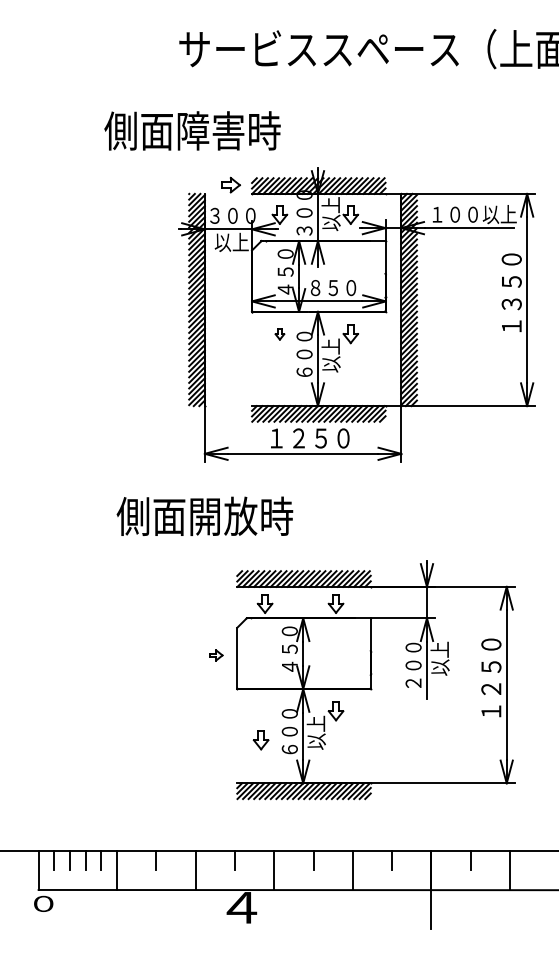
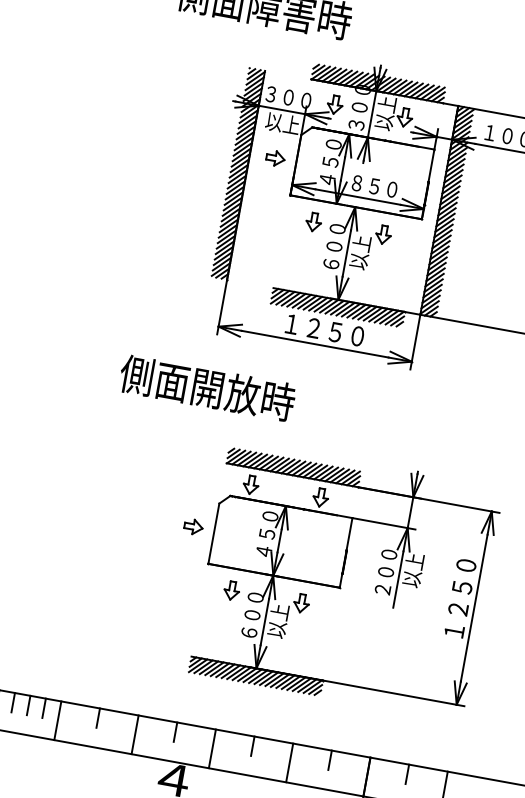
part: (230, 184) -> (275, 157), moved
part: (279, 334) -> (313, 222), size x1.67
part: (216, 655) -> (193, 527), size x1.43
part: (260, 740) -> (231, 590), moved

